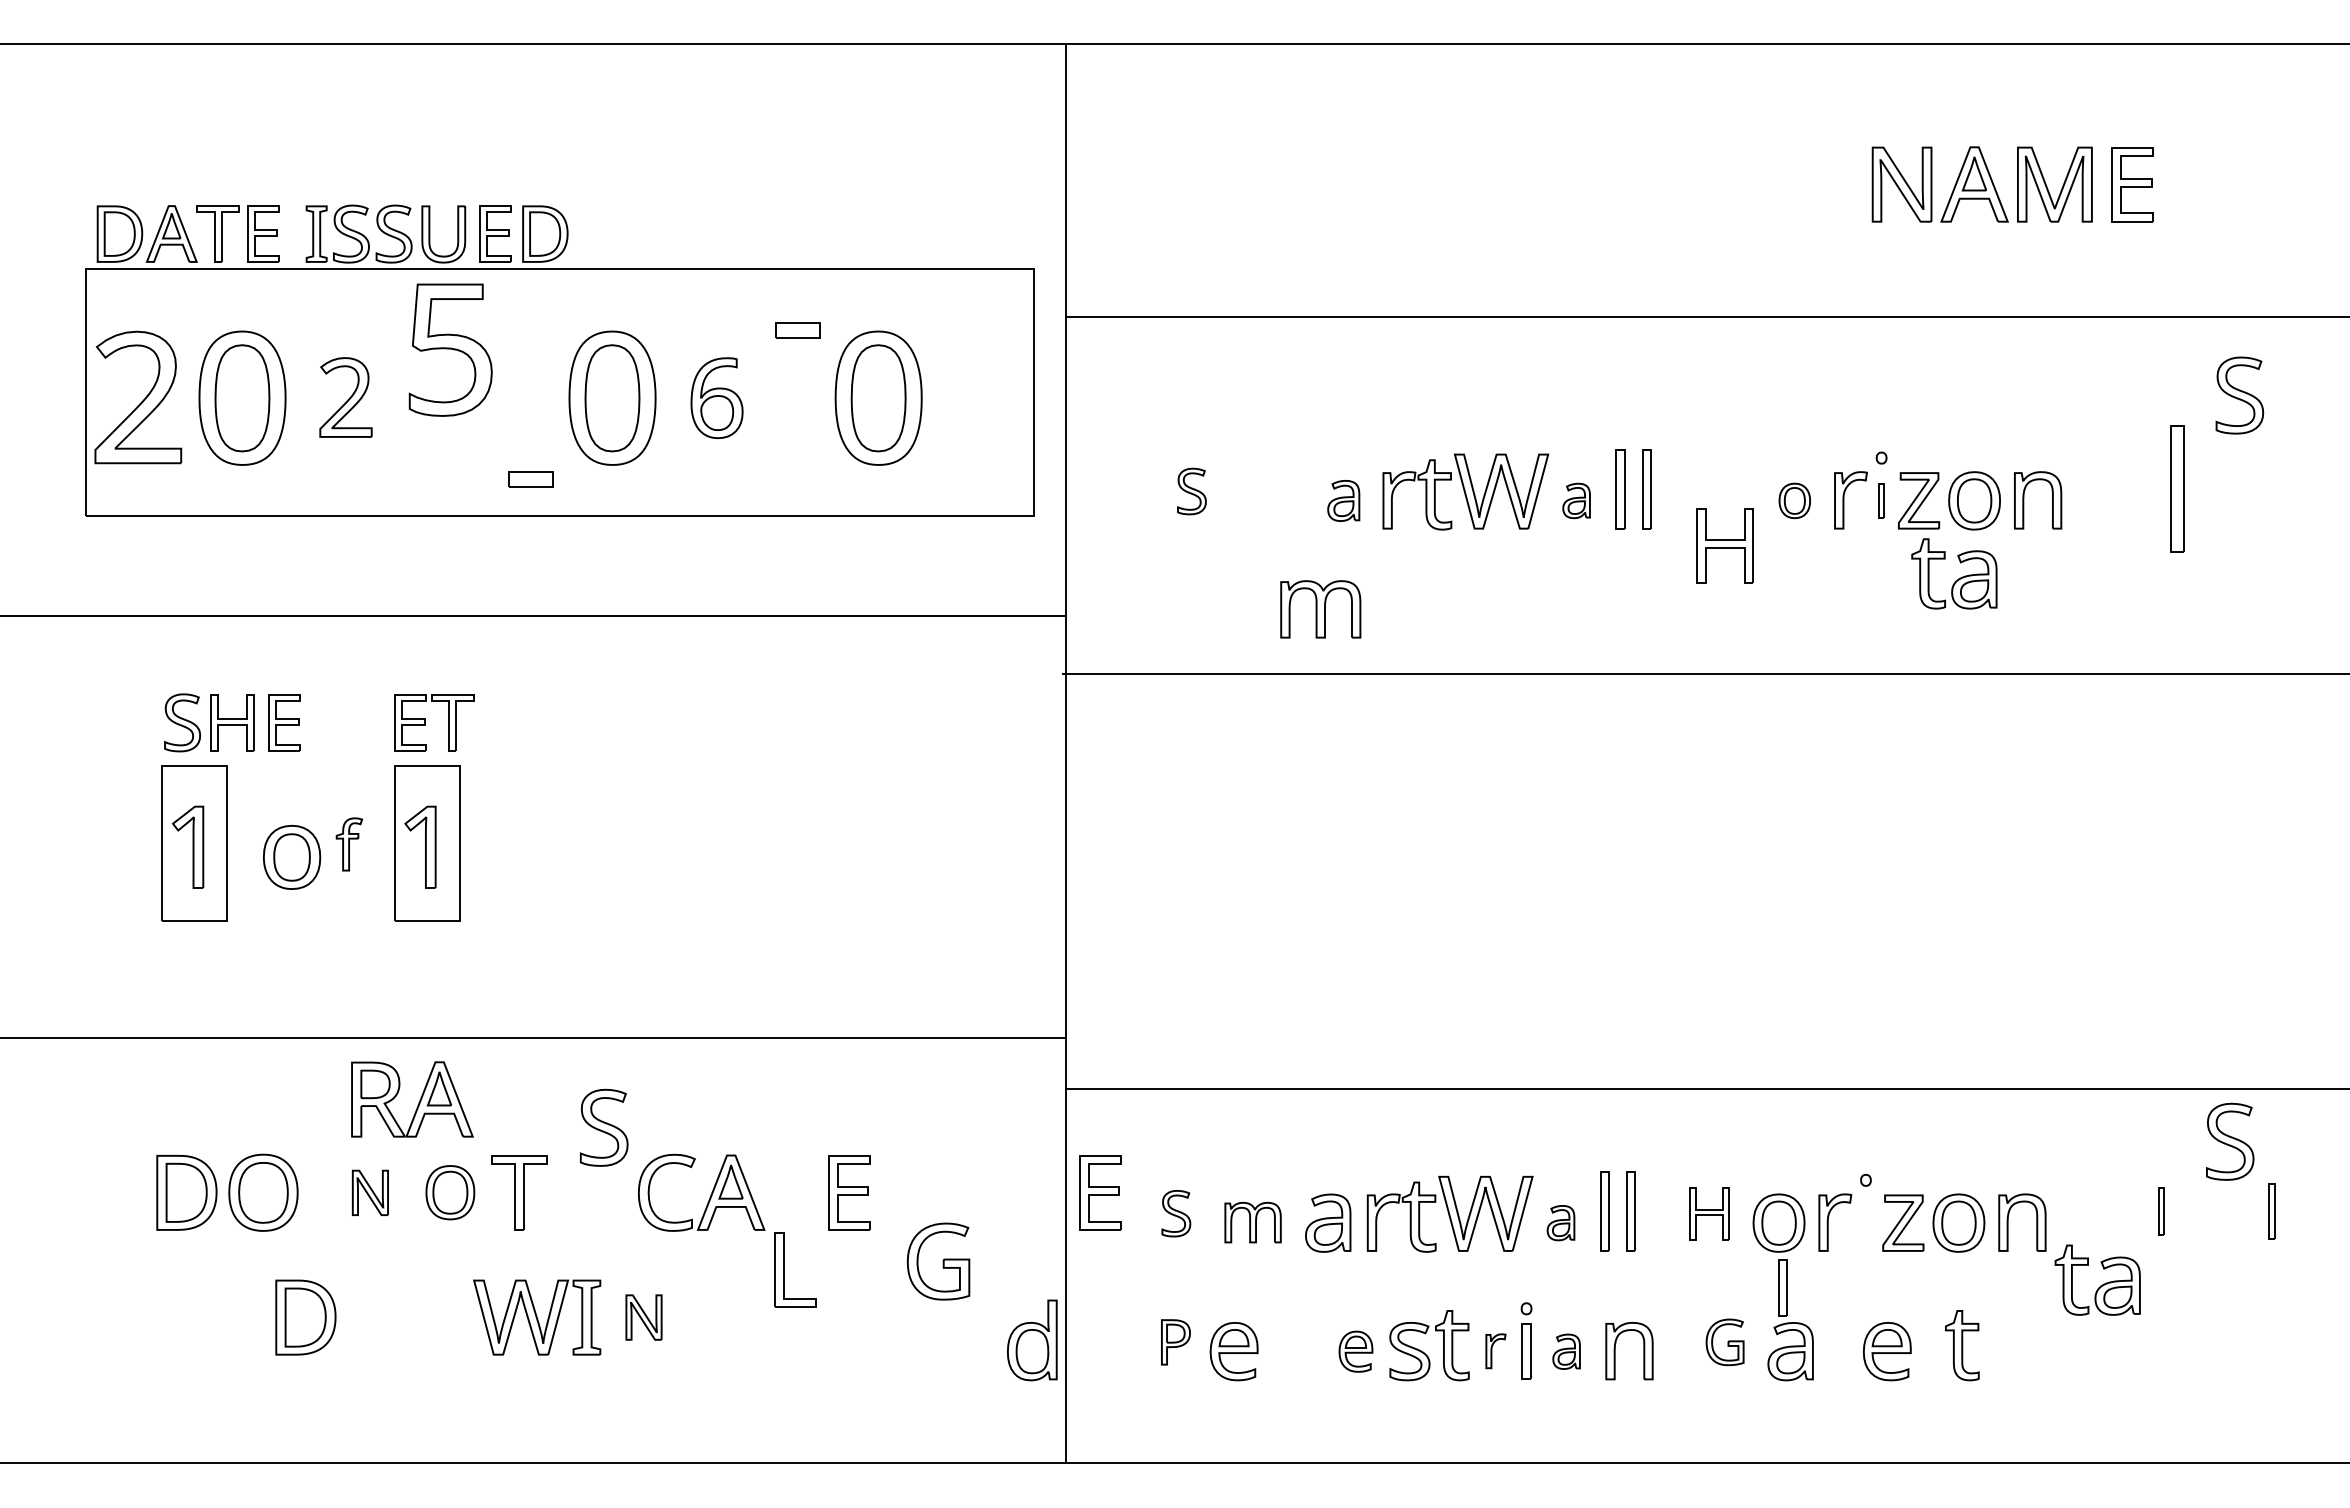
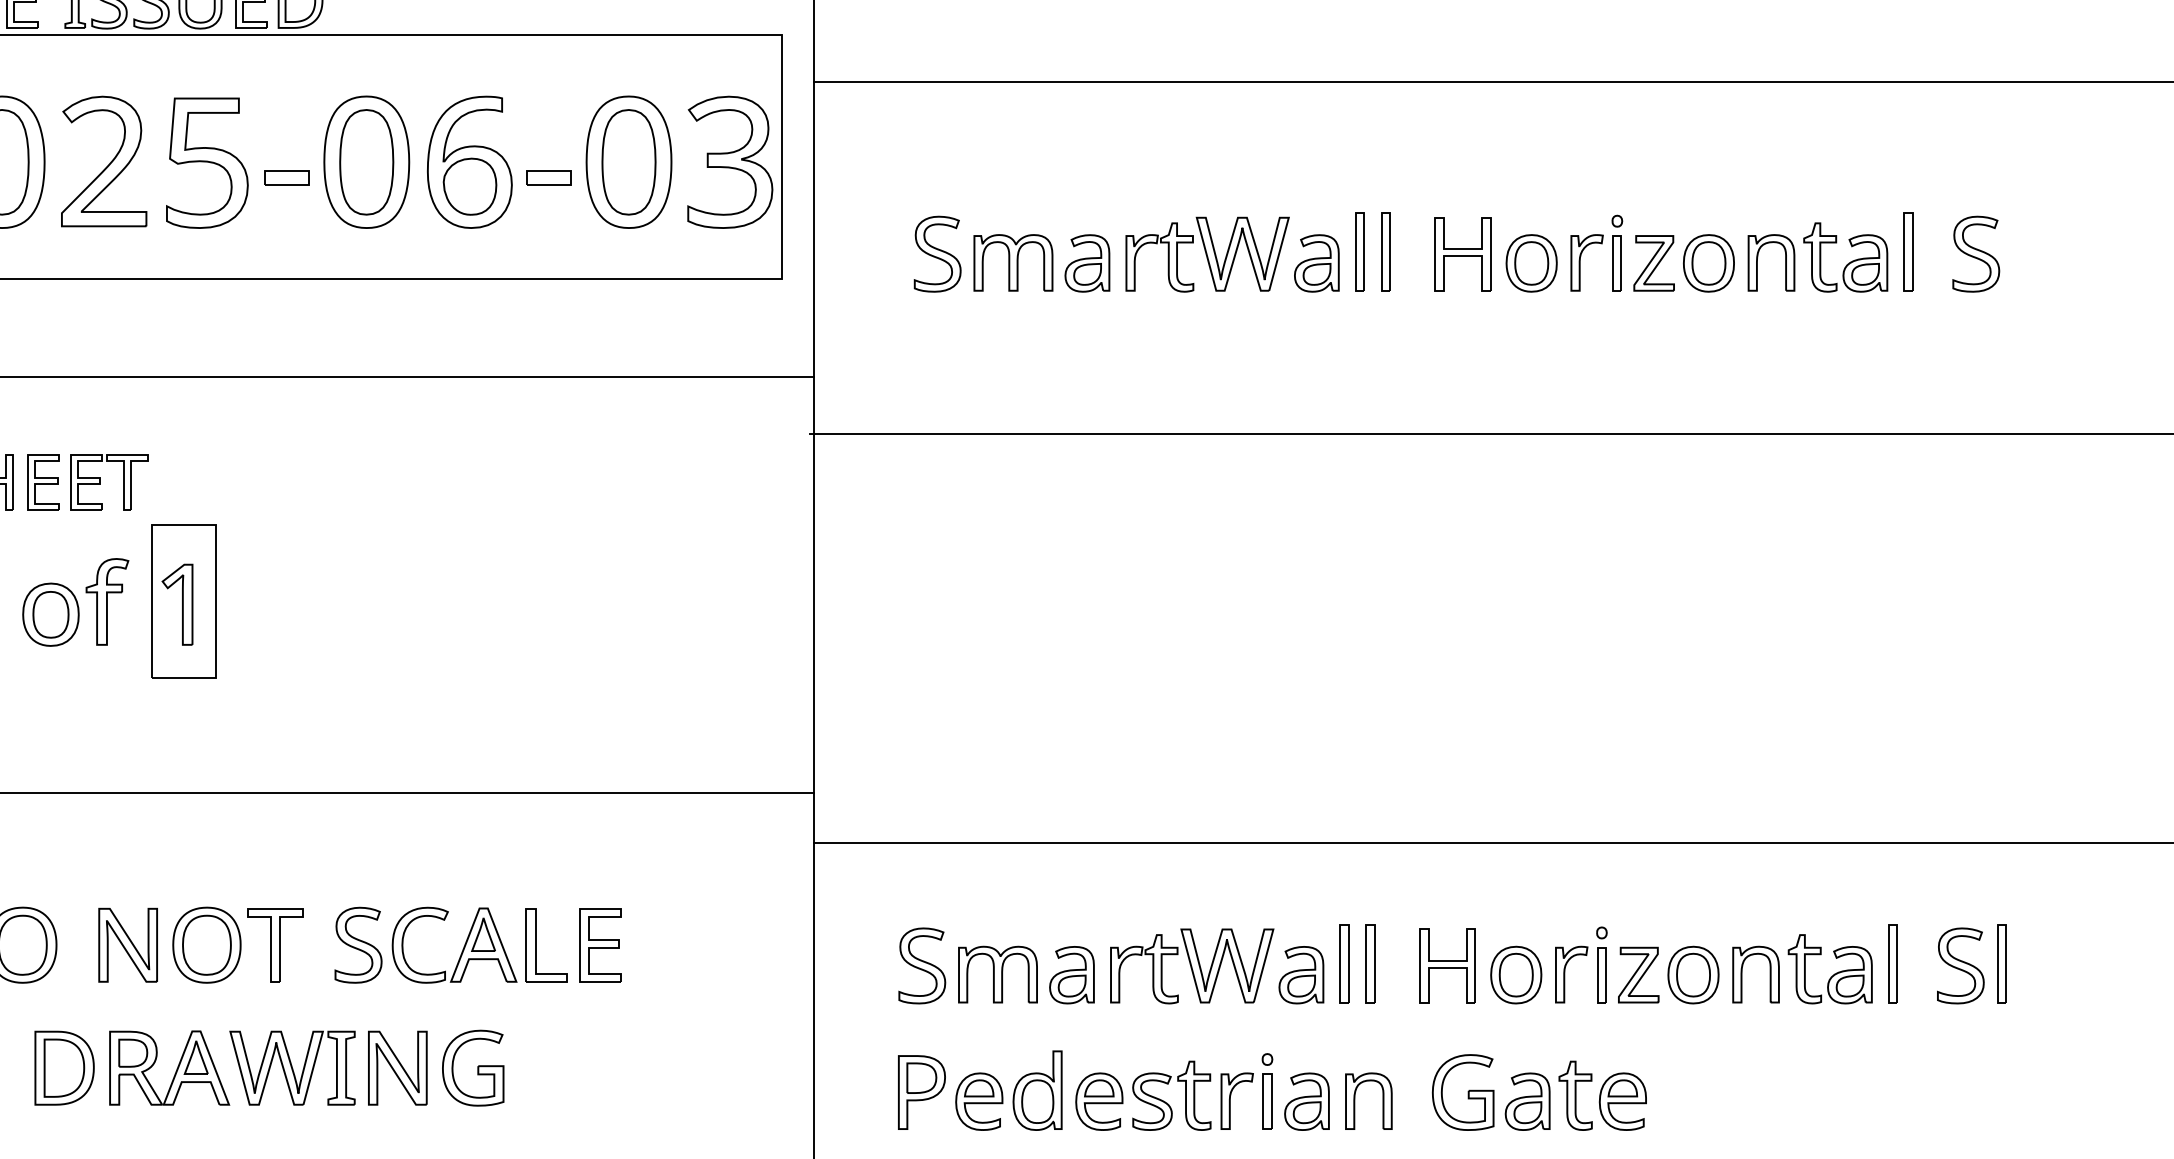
part: (797, 330) -> (549, 178), moved
part: (450, 349) -> (207, 162), moved
part: (2239, 395) -> (1975, 254), moved
part: (345, 397) -> (103, 161), size x1.67
part: (716, 397) -> (469, 161), size x1.67
part: (981, 397) -> (730, 161), added
part: (530, 479) -> (285, 178), moved
part: (2176, 489) -> (1907, 252), size x0.62
part: (1191, 491) -> (937, 254), size x1.67
part: (1343, 500) -> (1087, 263), size x1.43
part: (1576, 500) -> (1316, 263), size x1.67
part: (1794, 500) -> (1531, 263), size x1.67
part: (1881, 500) -> (1617, 263), size x1.67
part: (1724, 545) -> (1462, 254), moved
part: (1958, 578) -> (1849, 262), moved
part: (1320, 609) -> (1013, 263), moved
part: (425, 722) -> (100, 481), moved
part: (349, 844) -> (107, 602), size x1.67
part: (418, 1102) -> (175, 1071), moved
part: (603, 1127) -> (357, 944), moved
part: (2230, 1141) -> (1961, 965), moved
part: (370, 1192) -> (128, 944), size x1.67
part: (450, 1192) -> (207, 944), size x1.43
part: (1100, 1192) -> (847, 944), removed
part: (2161, 1211) -> (1893, 963), size x1.67
part: (2271, 1211) -> (2001, 963), size x1.43
part: (1176, 1213) -> (922, 965), size x1.67
part: (1709, 1213) -> (1447, 965), size x1.43
part: (1252, 1222) -> (997, 974), size x1.43
part: (1560, 1222) -> (1300, 974), size x1.67
part: (938, 1261) -> (473, 1068), moved
part: (784, 1269) -> (536, 944), moved
part: (2100, 1285) -> (1833, 974), moved
part: (1782, 1287) -> (1601, 974), moved
part: (643, 1317) -> (397, 1068), size x1.67
part: (1032, 1340) -> (1037, 1090), moved
part: (1175, 1342) -> (921, 1092), size x1.67
part: (1724, 1342) -> (1462, 1092), size x1.67
part: (1962, 1345) -> (1575, 1095), moved
part: (1355, 1351) -> (1098, 1101), size x1.43
part: (1495, 1351) -> (1236, 1101), size x1.67
part: (1566, 1351) -> (1306, 1101), size x1.67

